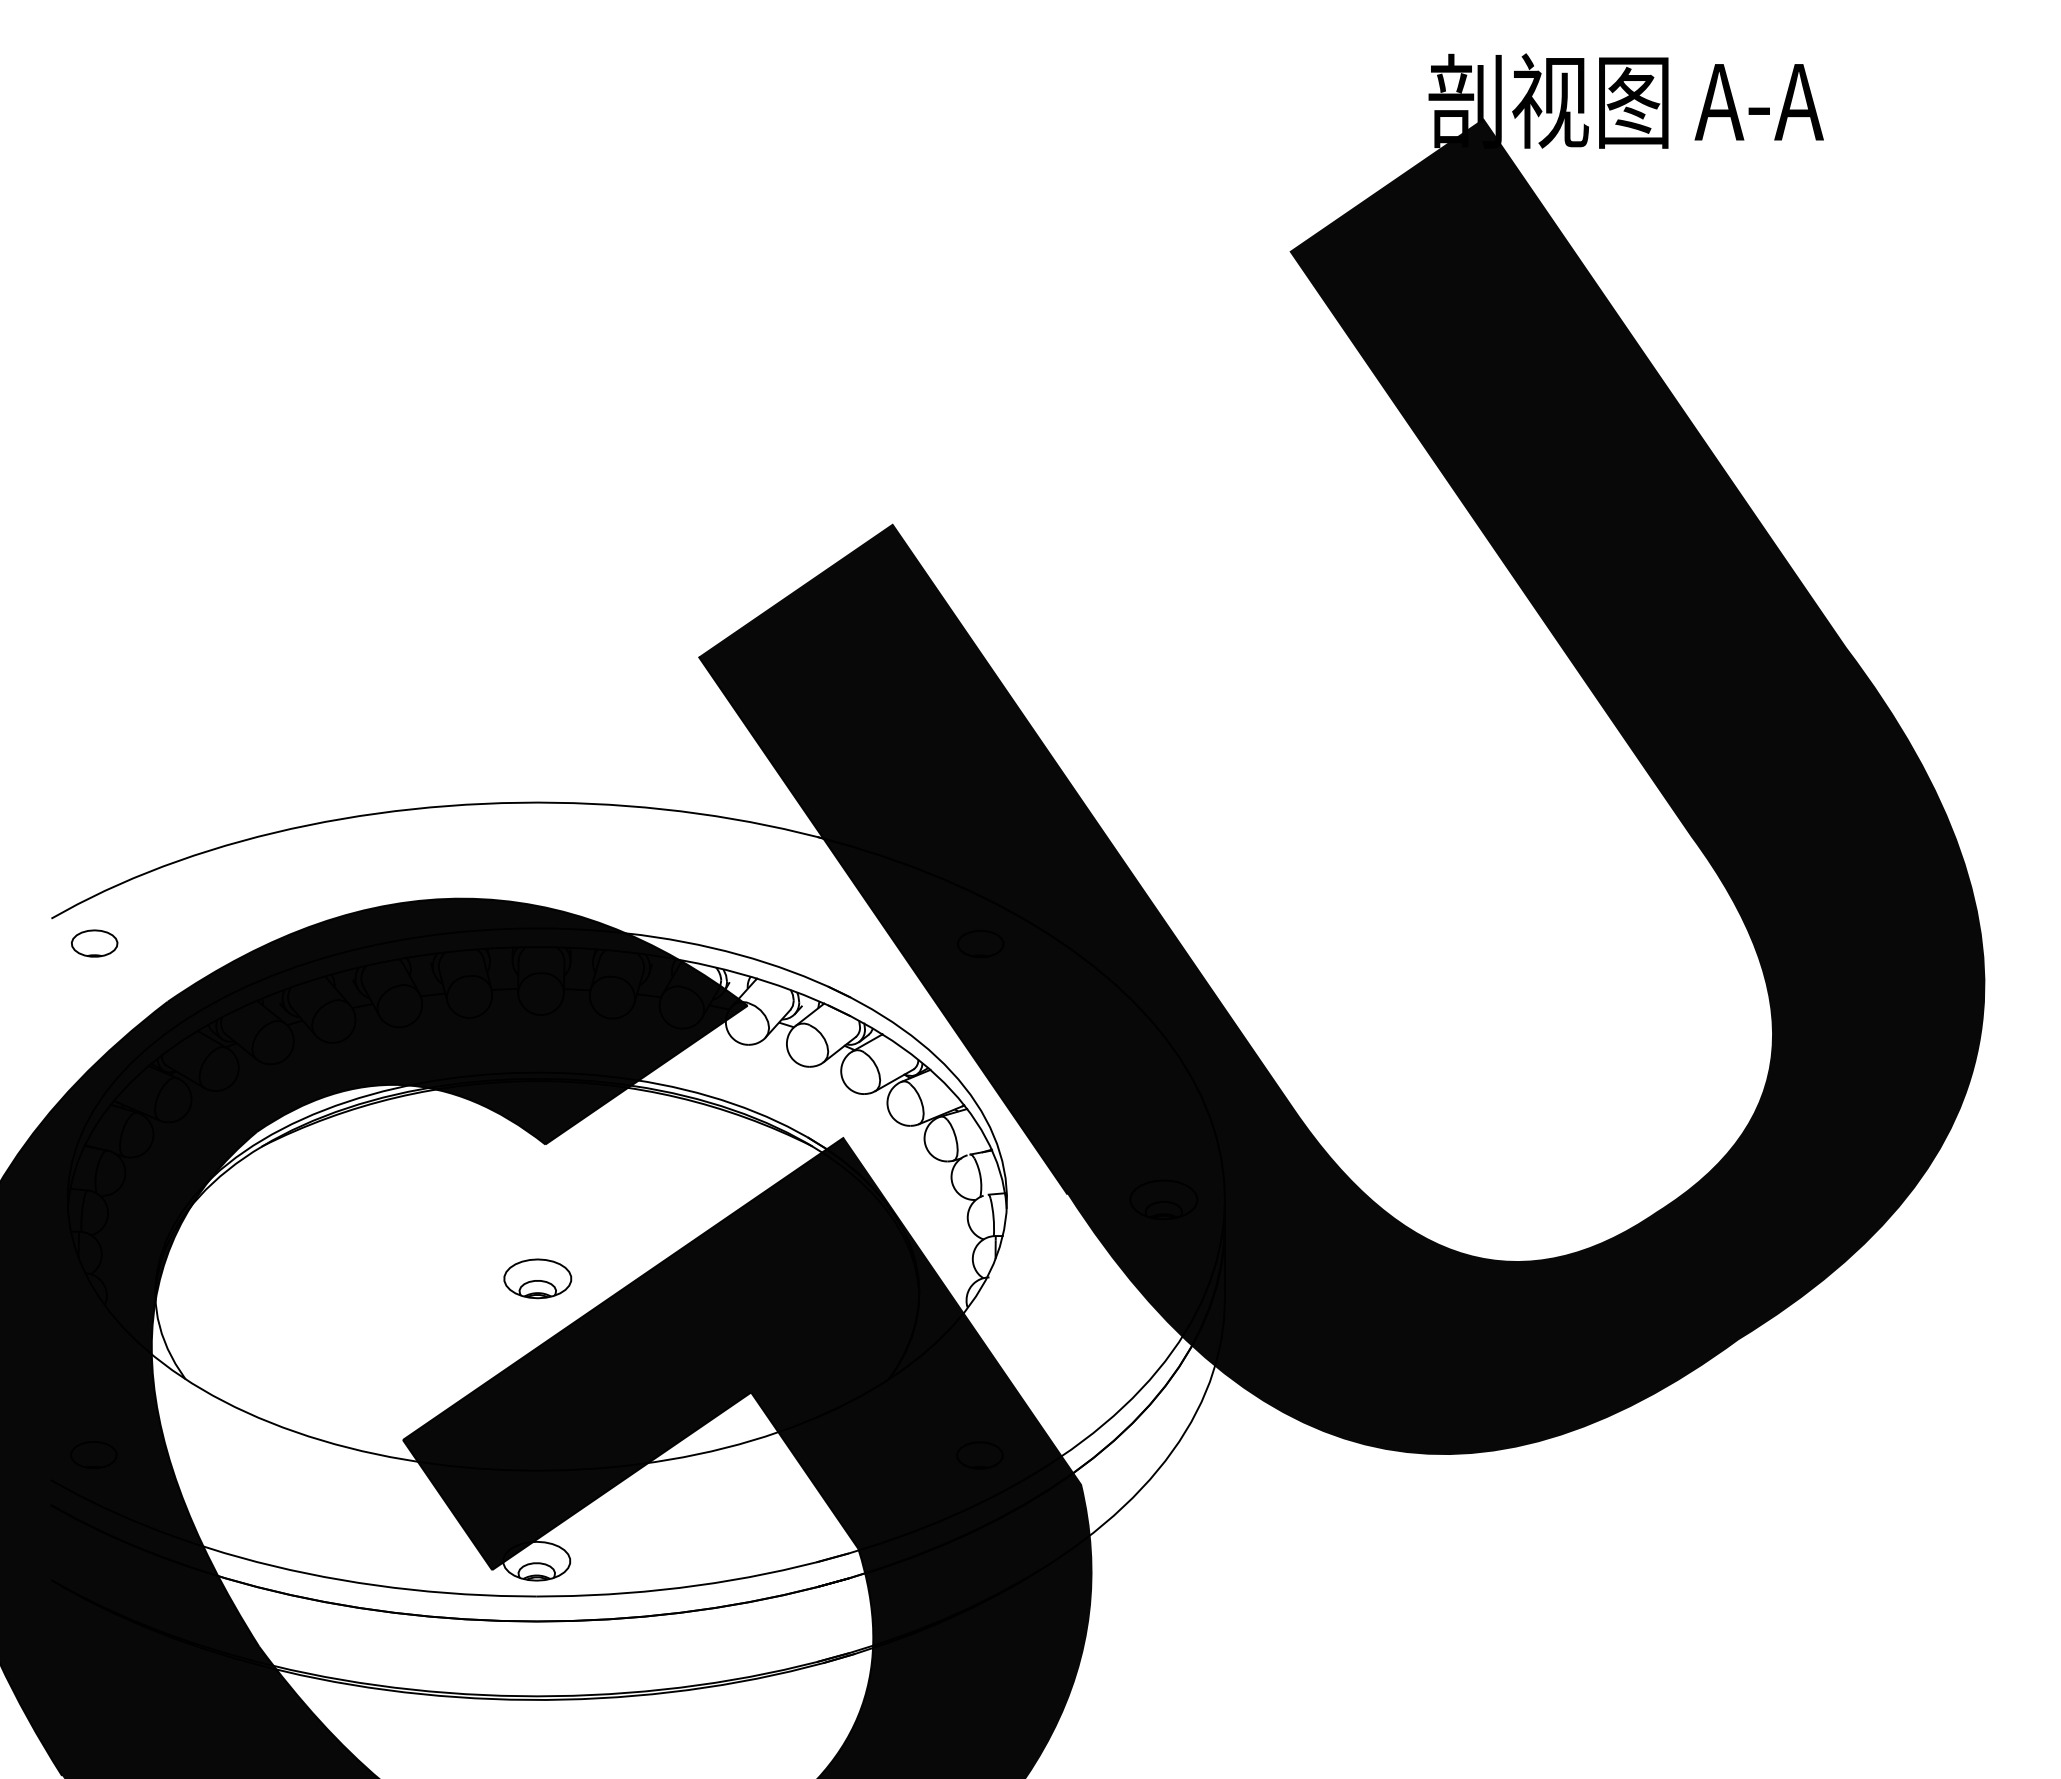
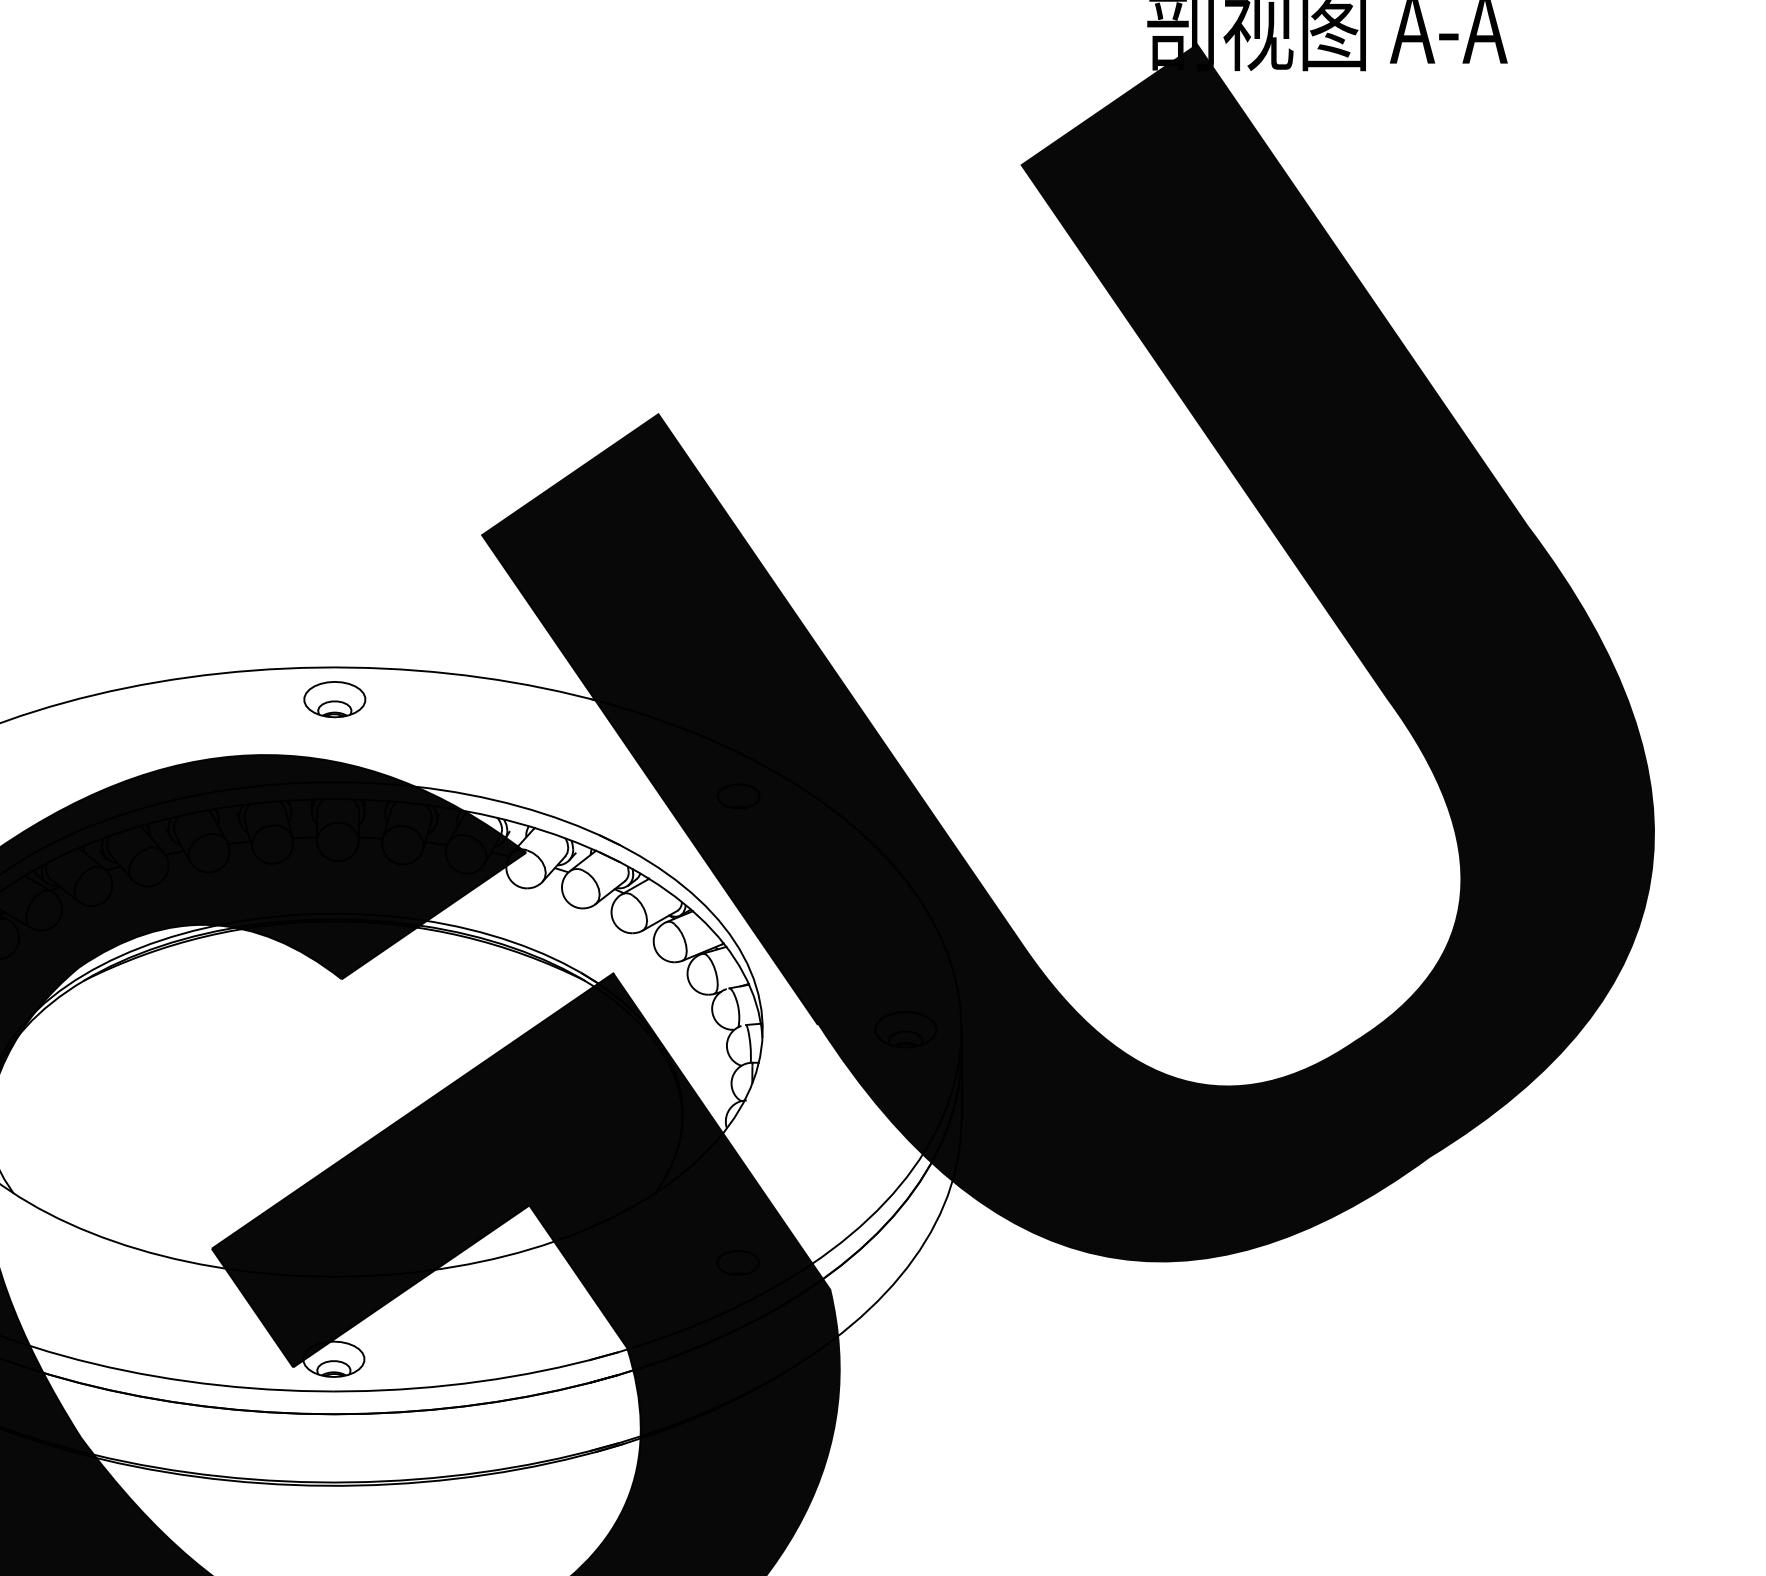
part: (537, 1278) -> (334, 699), moved

